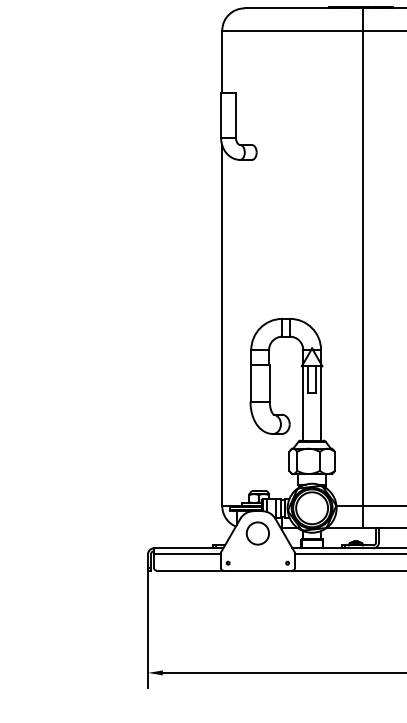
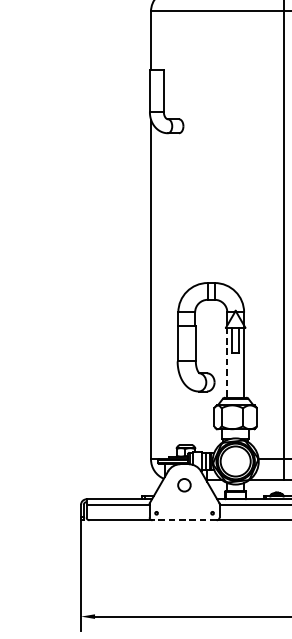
line: (303, 403) -> (227, 362), solid -> dashed
circle: (257, 533) -> (184, 485), size x0.6
line: (257, 570) -> (184, 520), solid -> dashed

